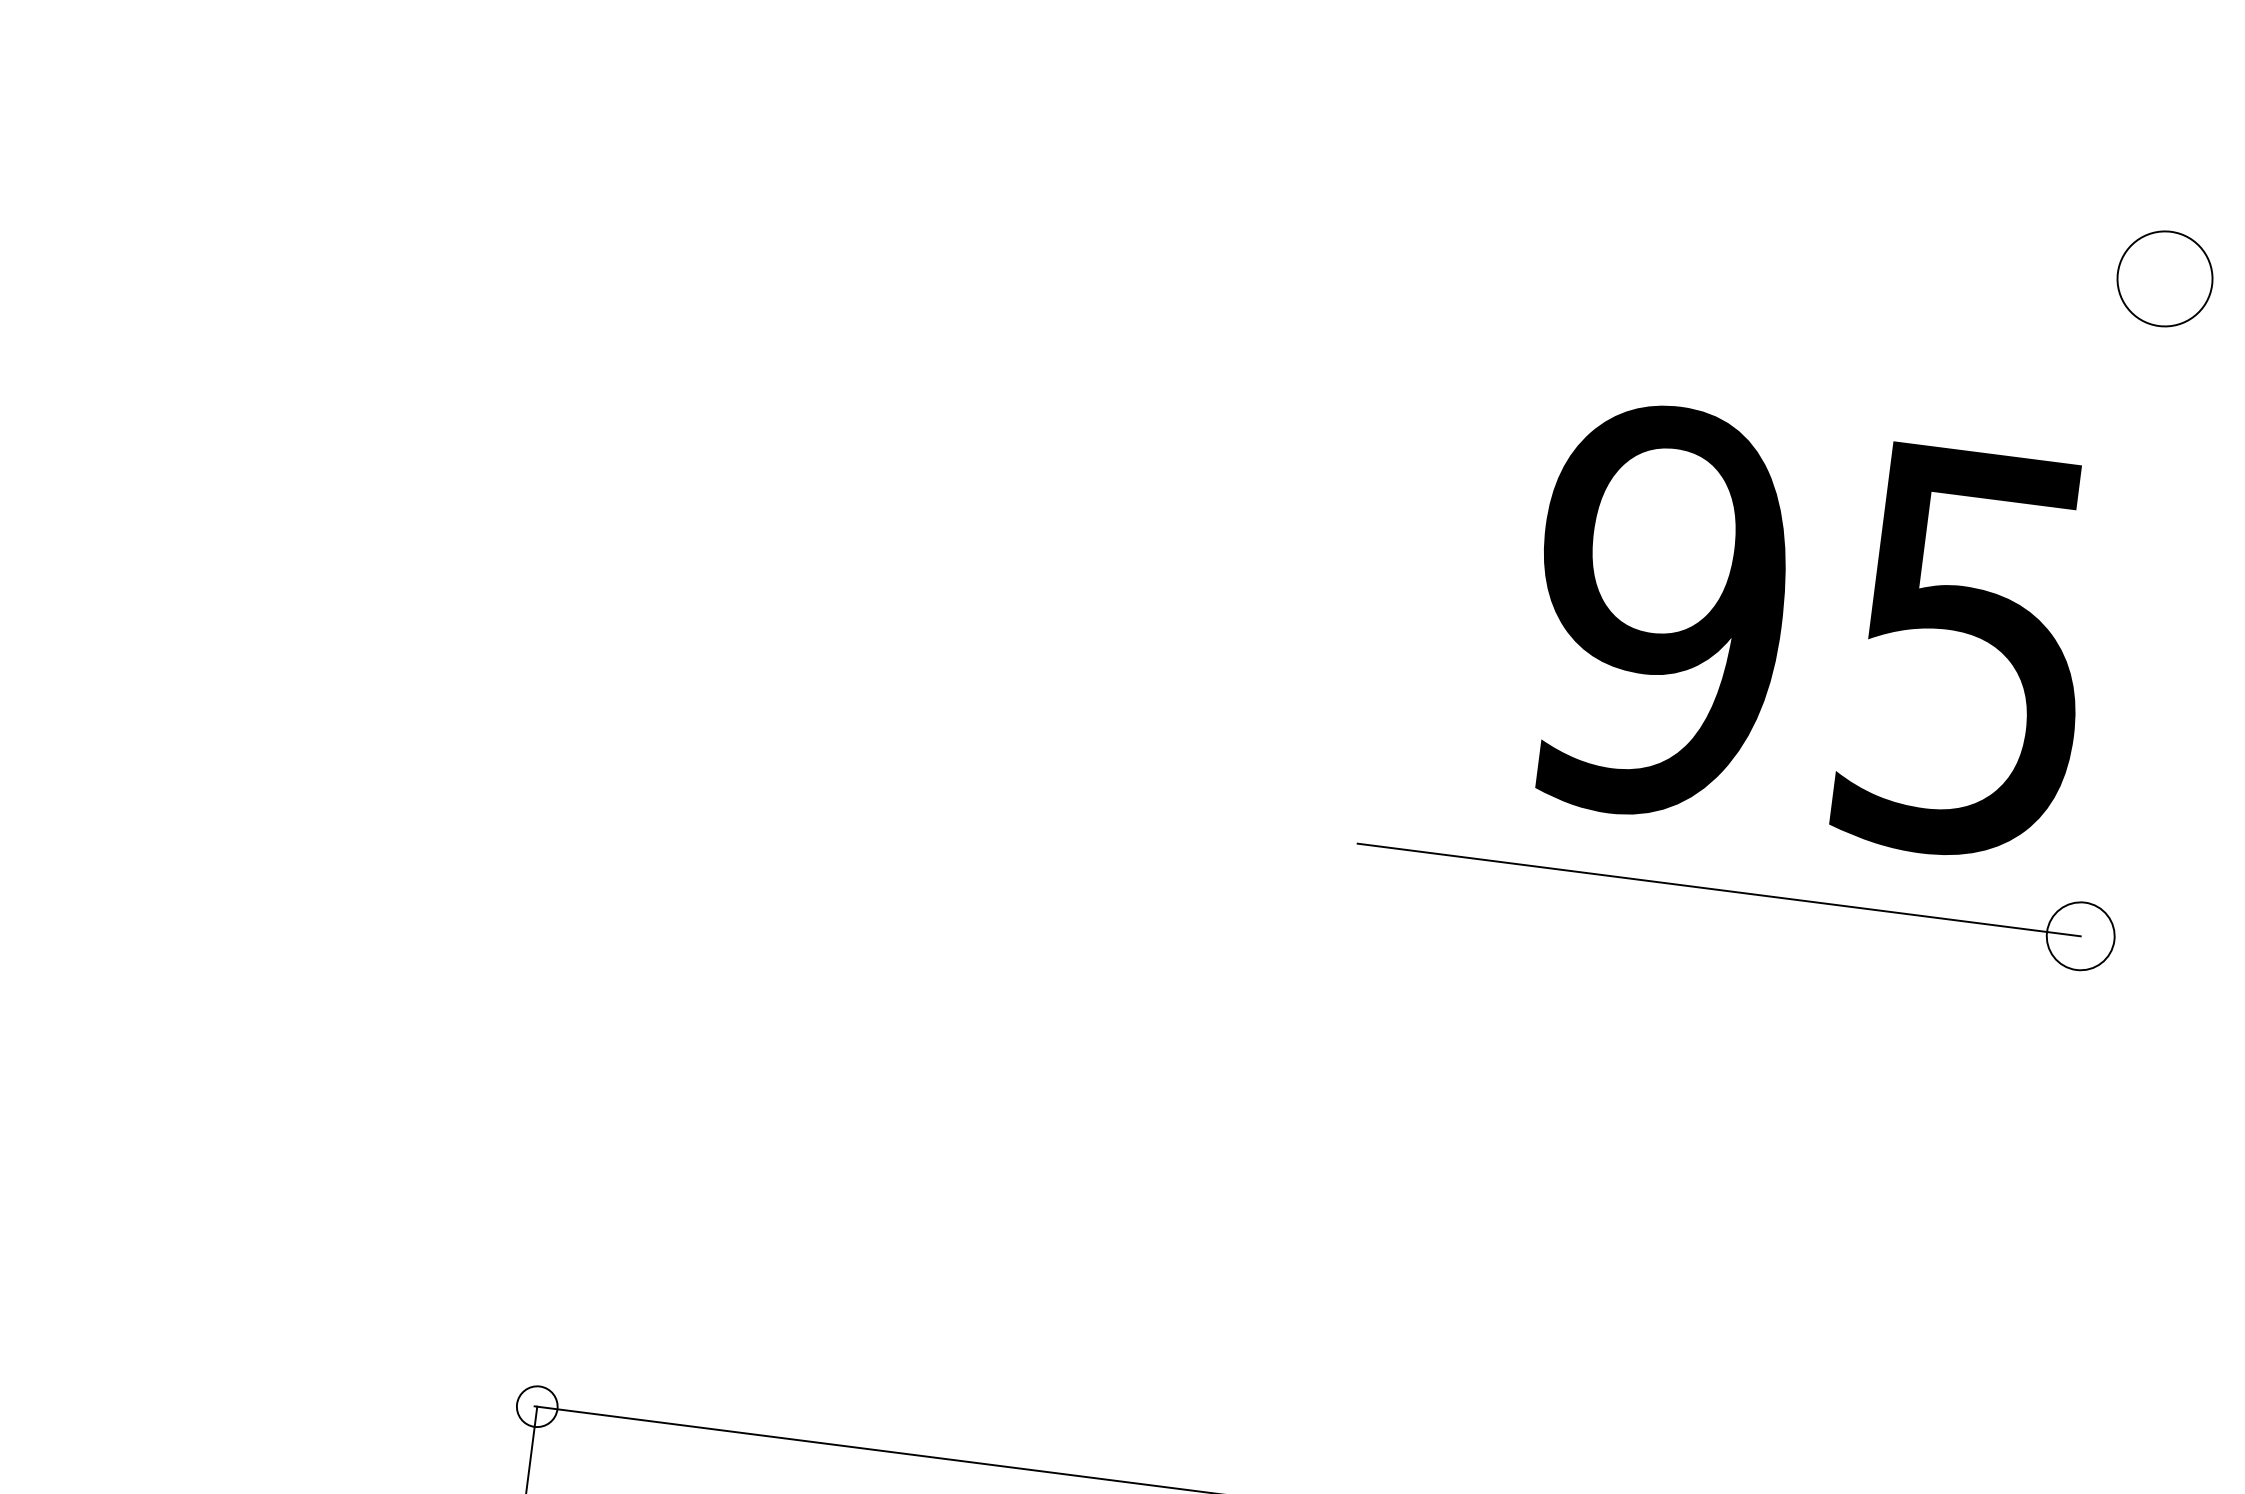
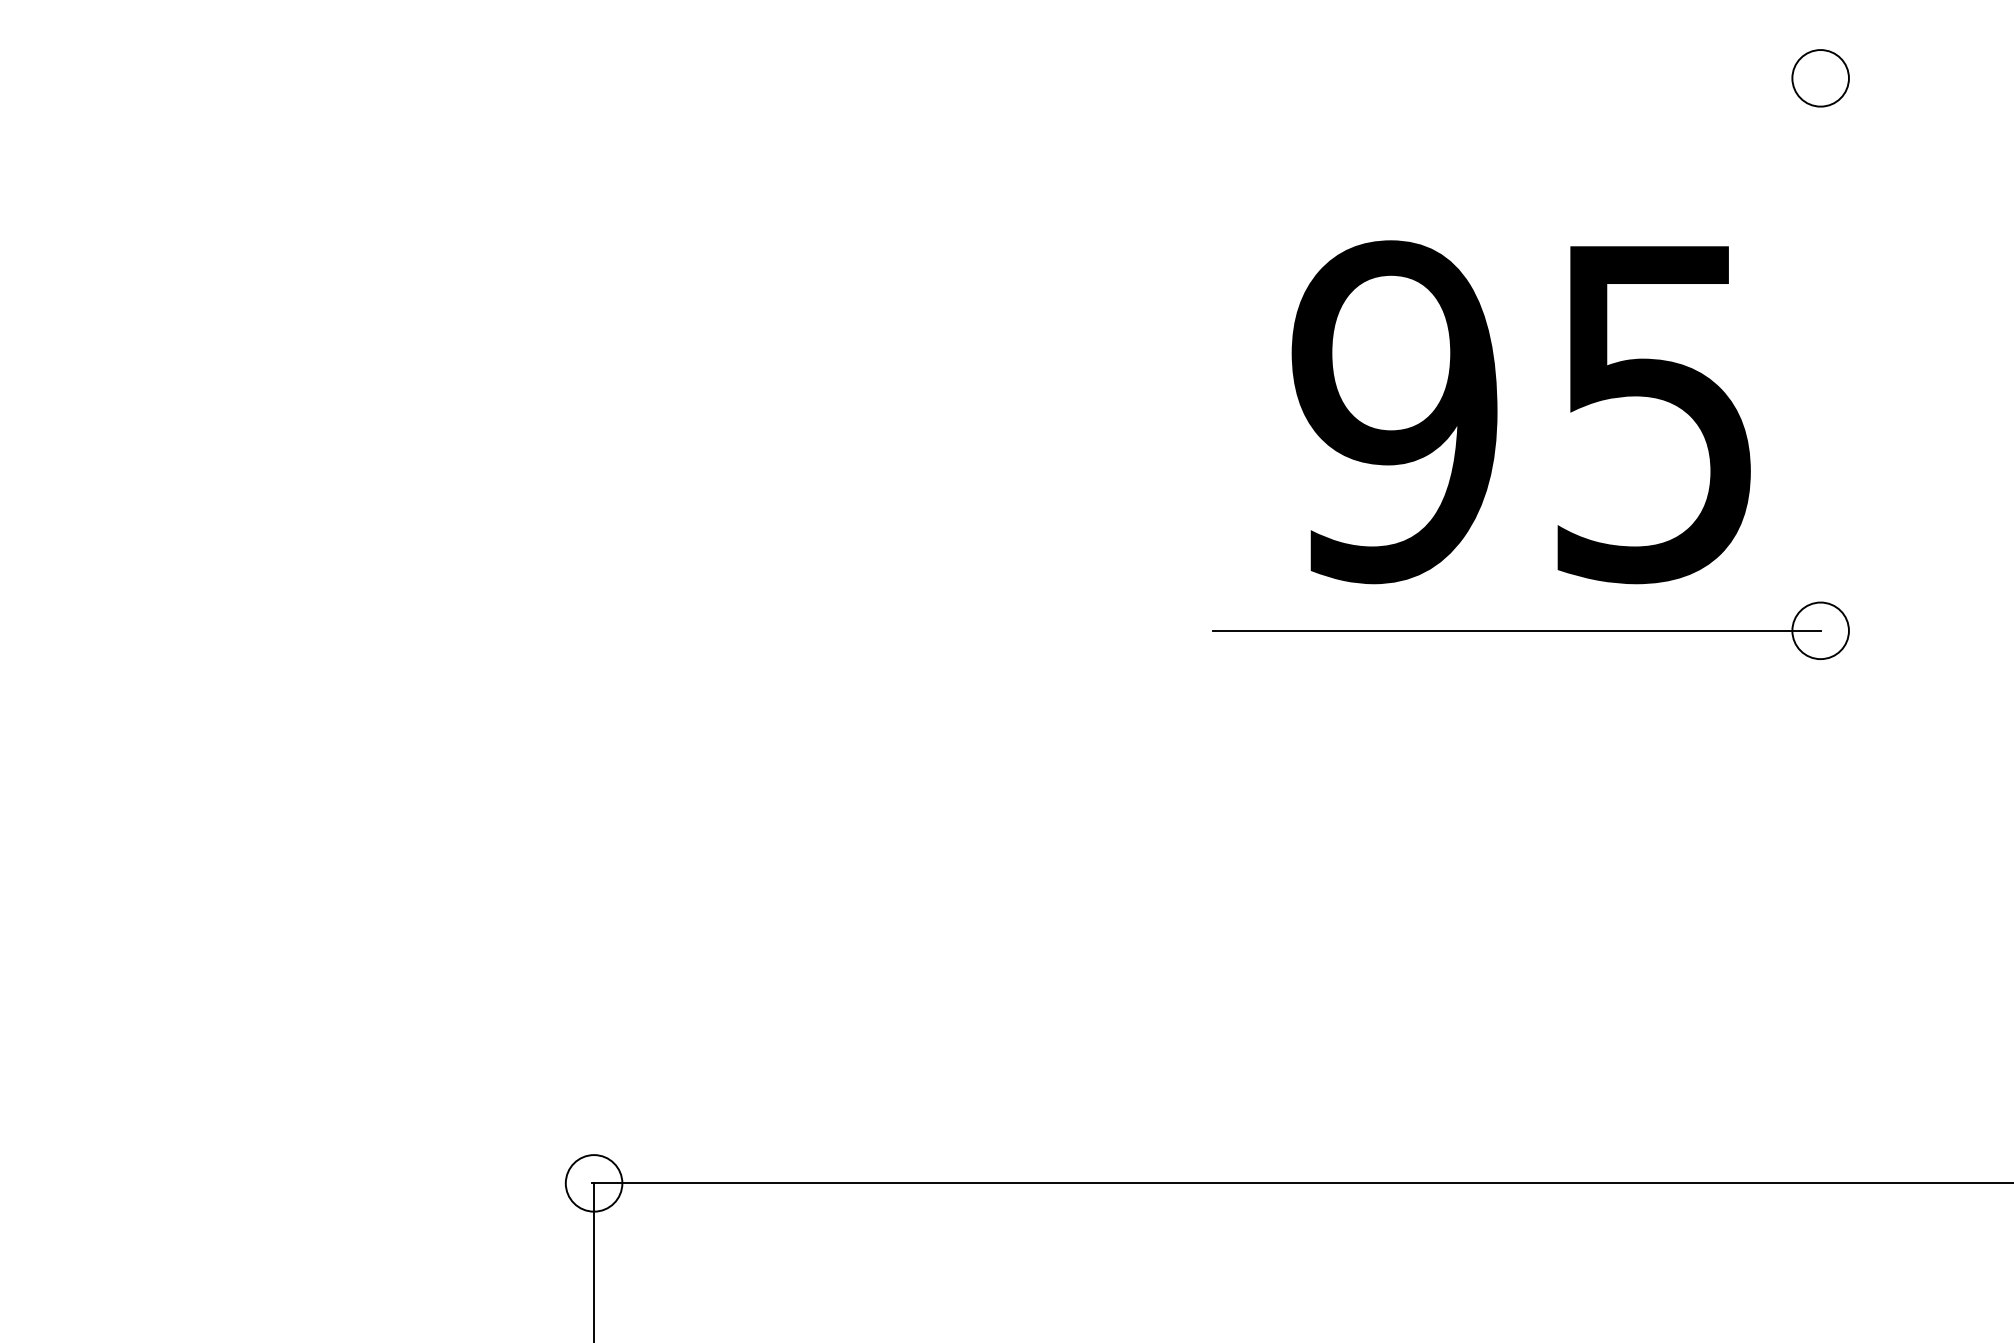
circle: (2164, 279) -> (1820, 78), size x0.71
text: (1808, 631) -> (1520, 412), moved
circle: (536, 1406) -> (593, 1183), size x1.67

